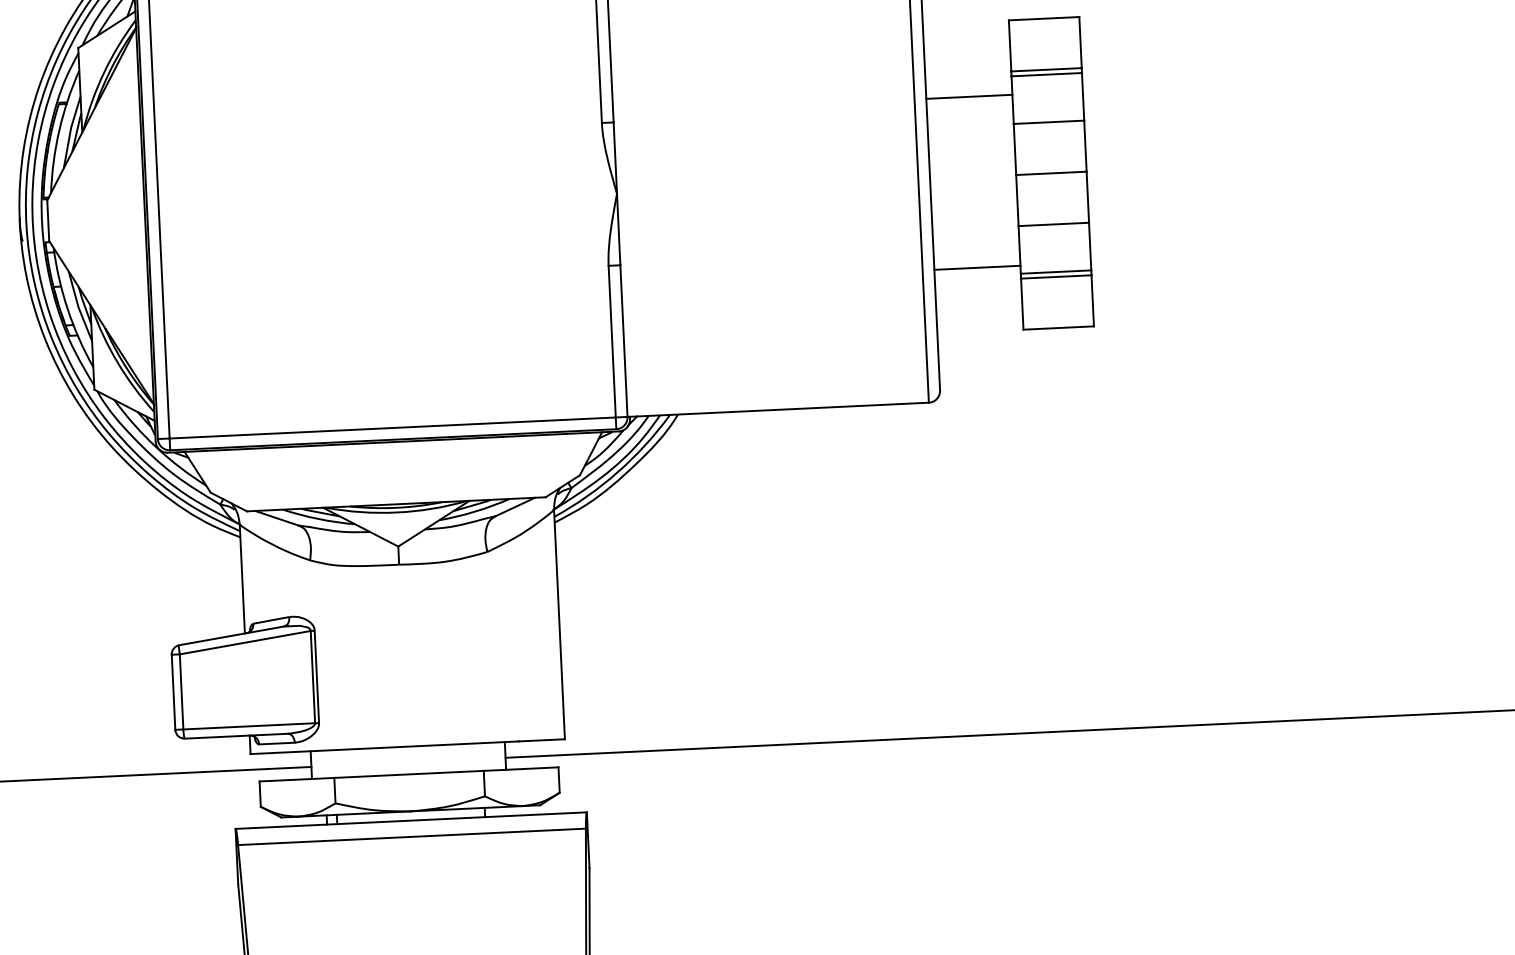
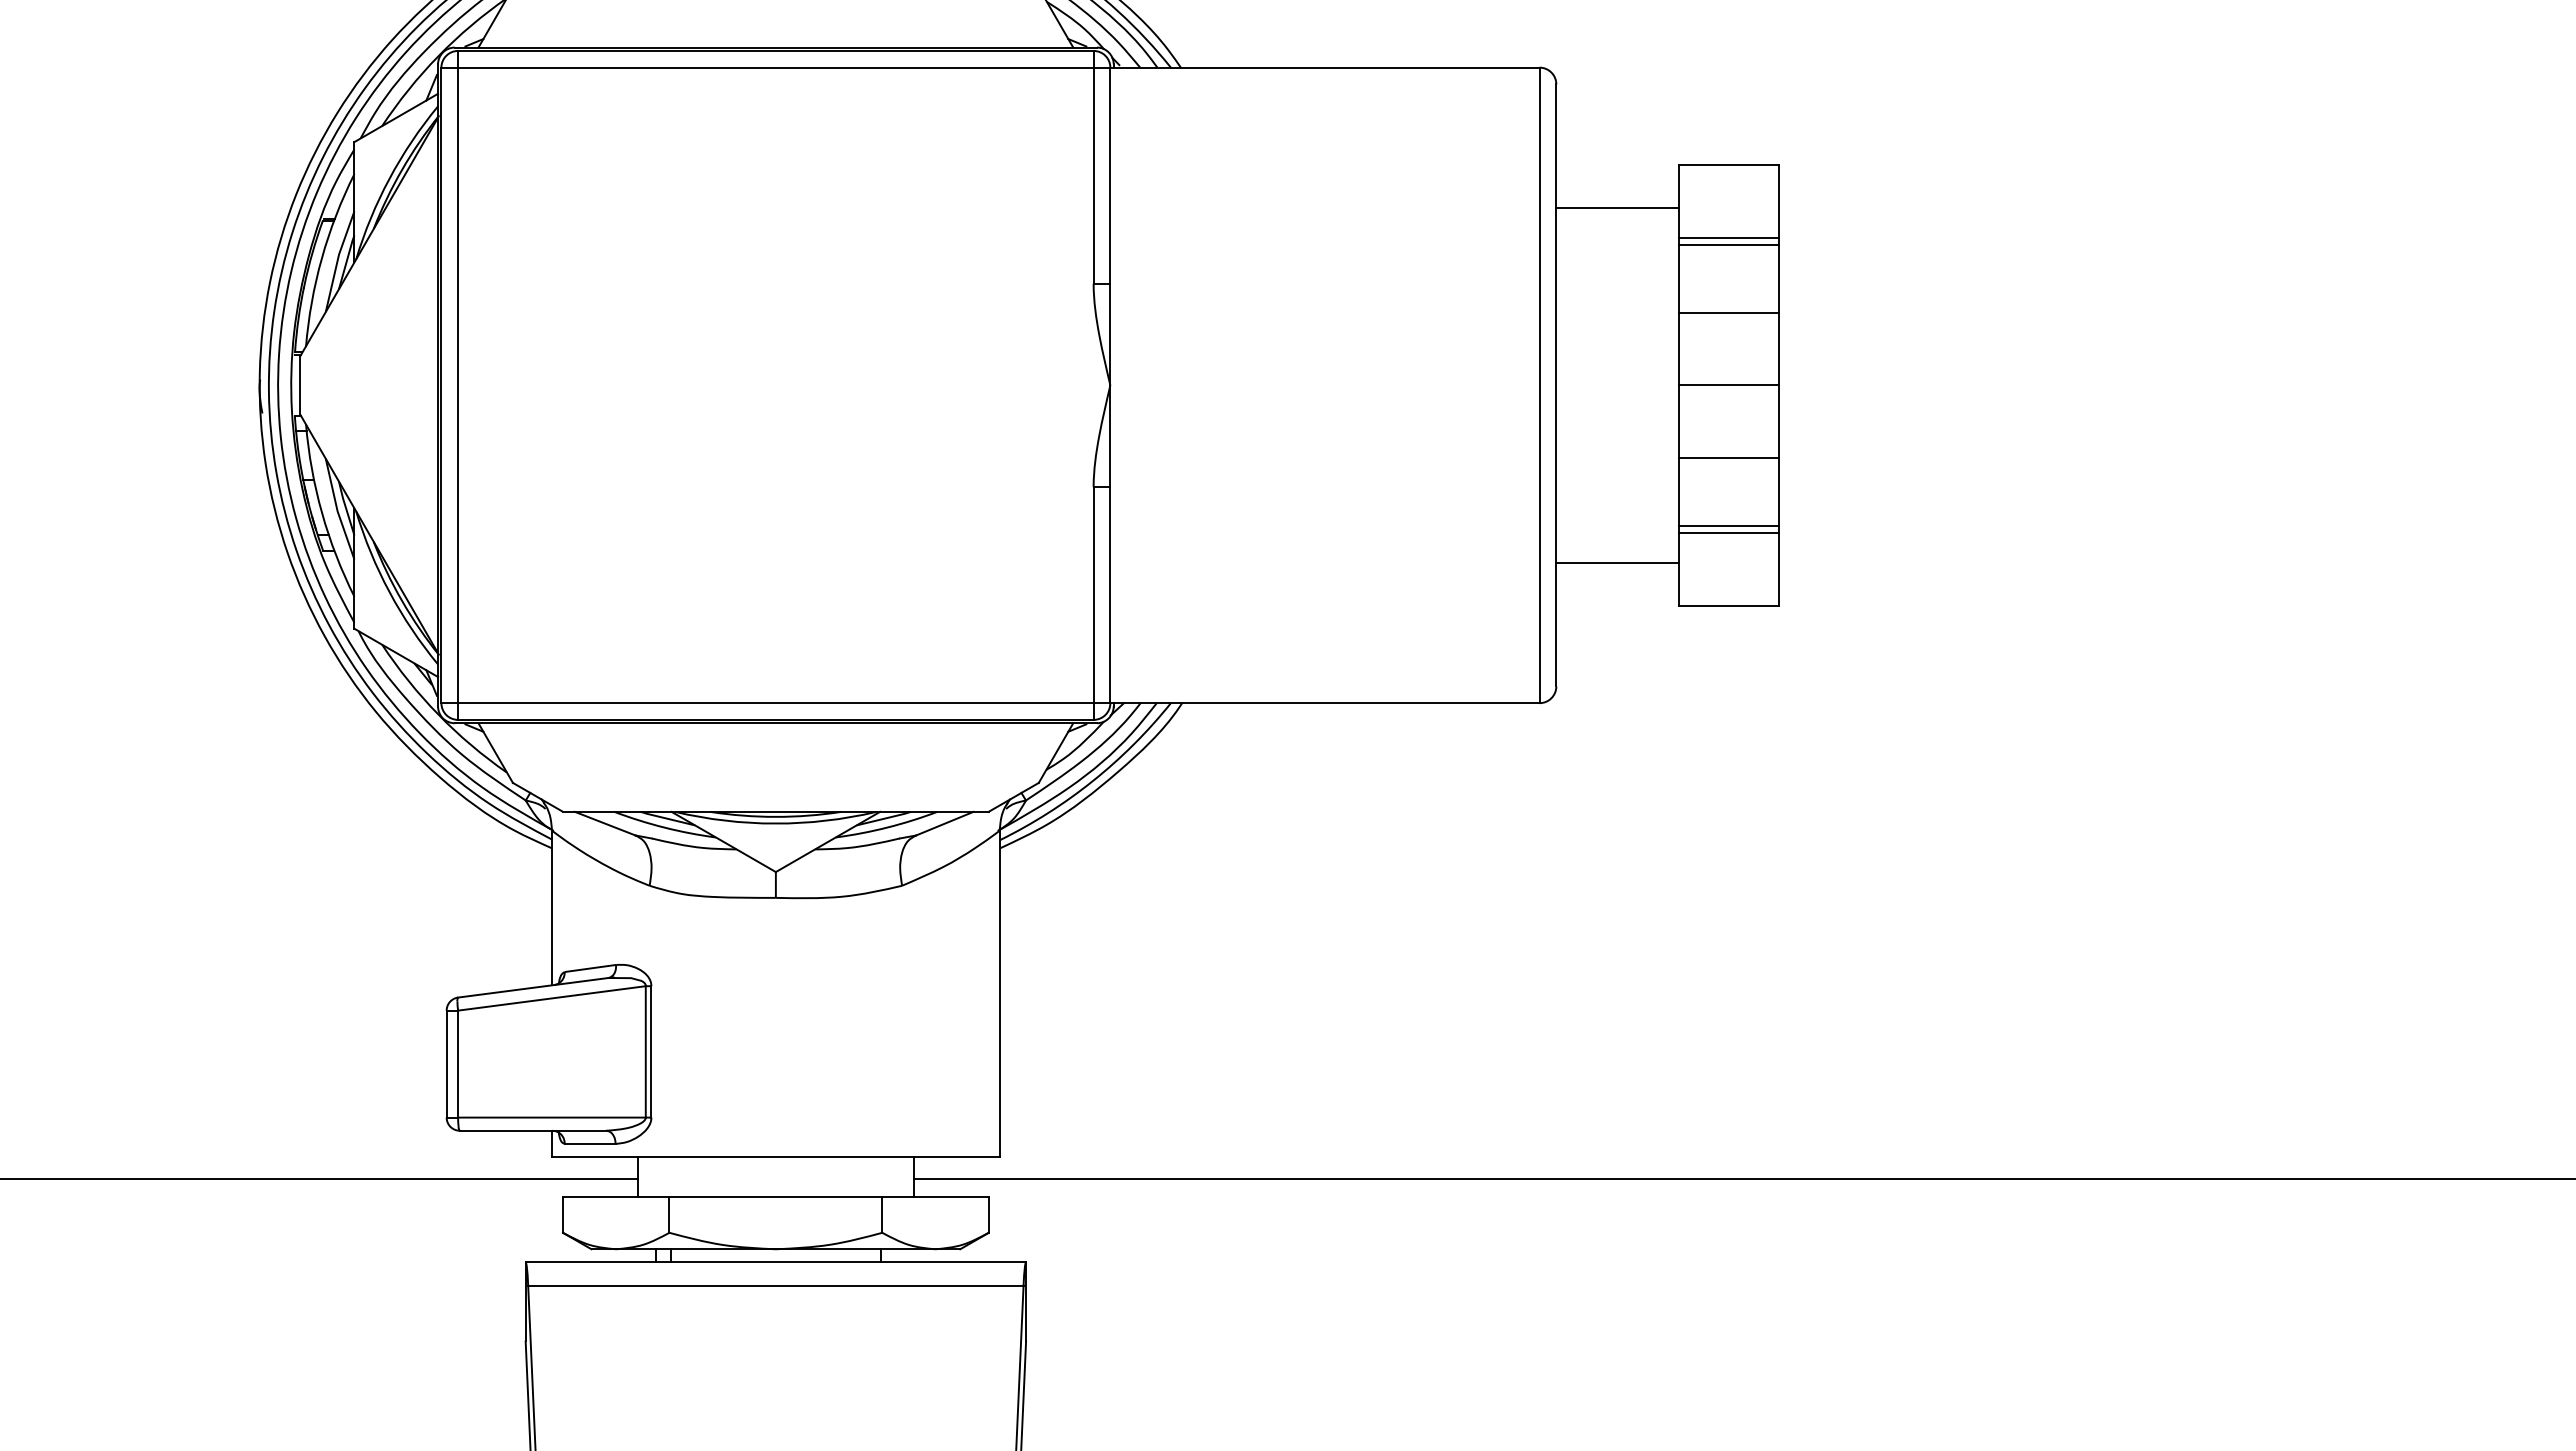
line: (969, 97) -> (1617, 208), moved
line: (977, 267) -> (1617, 562), moved

